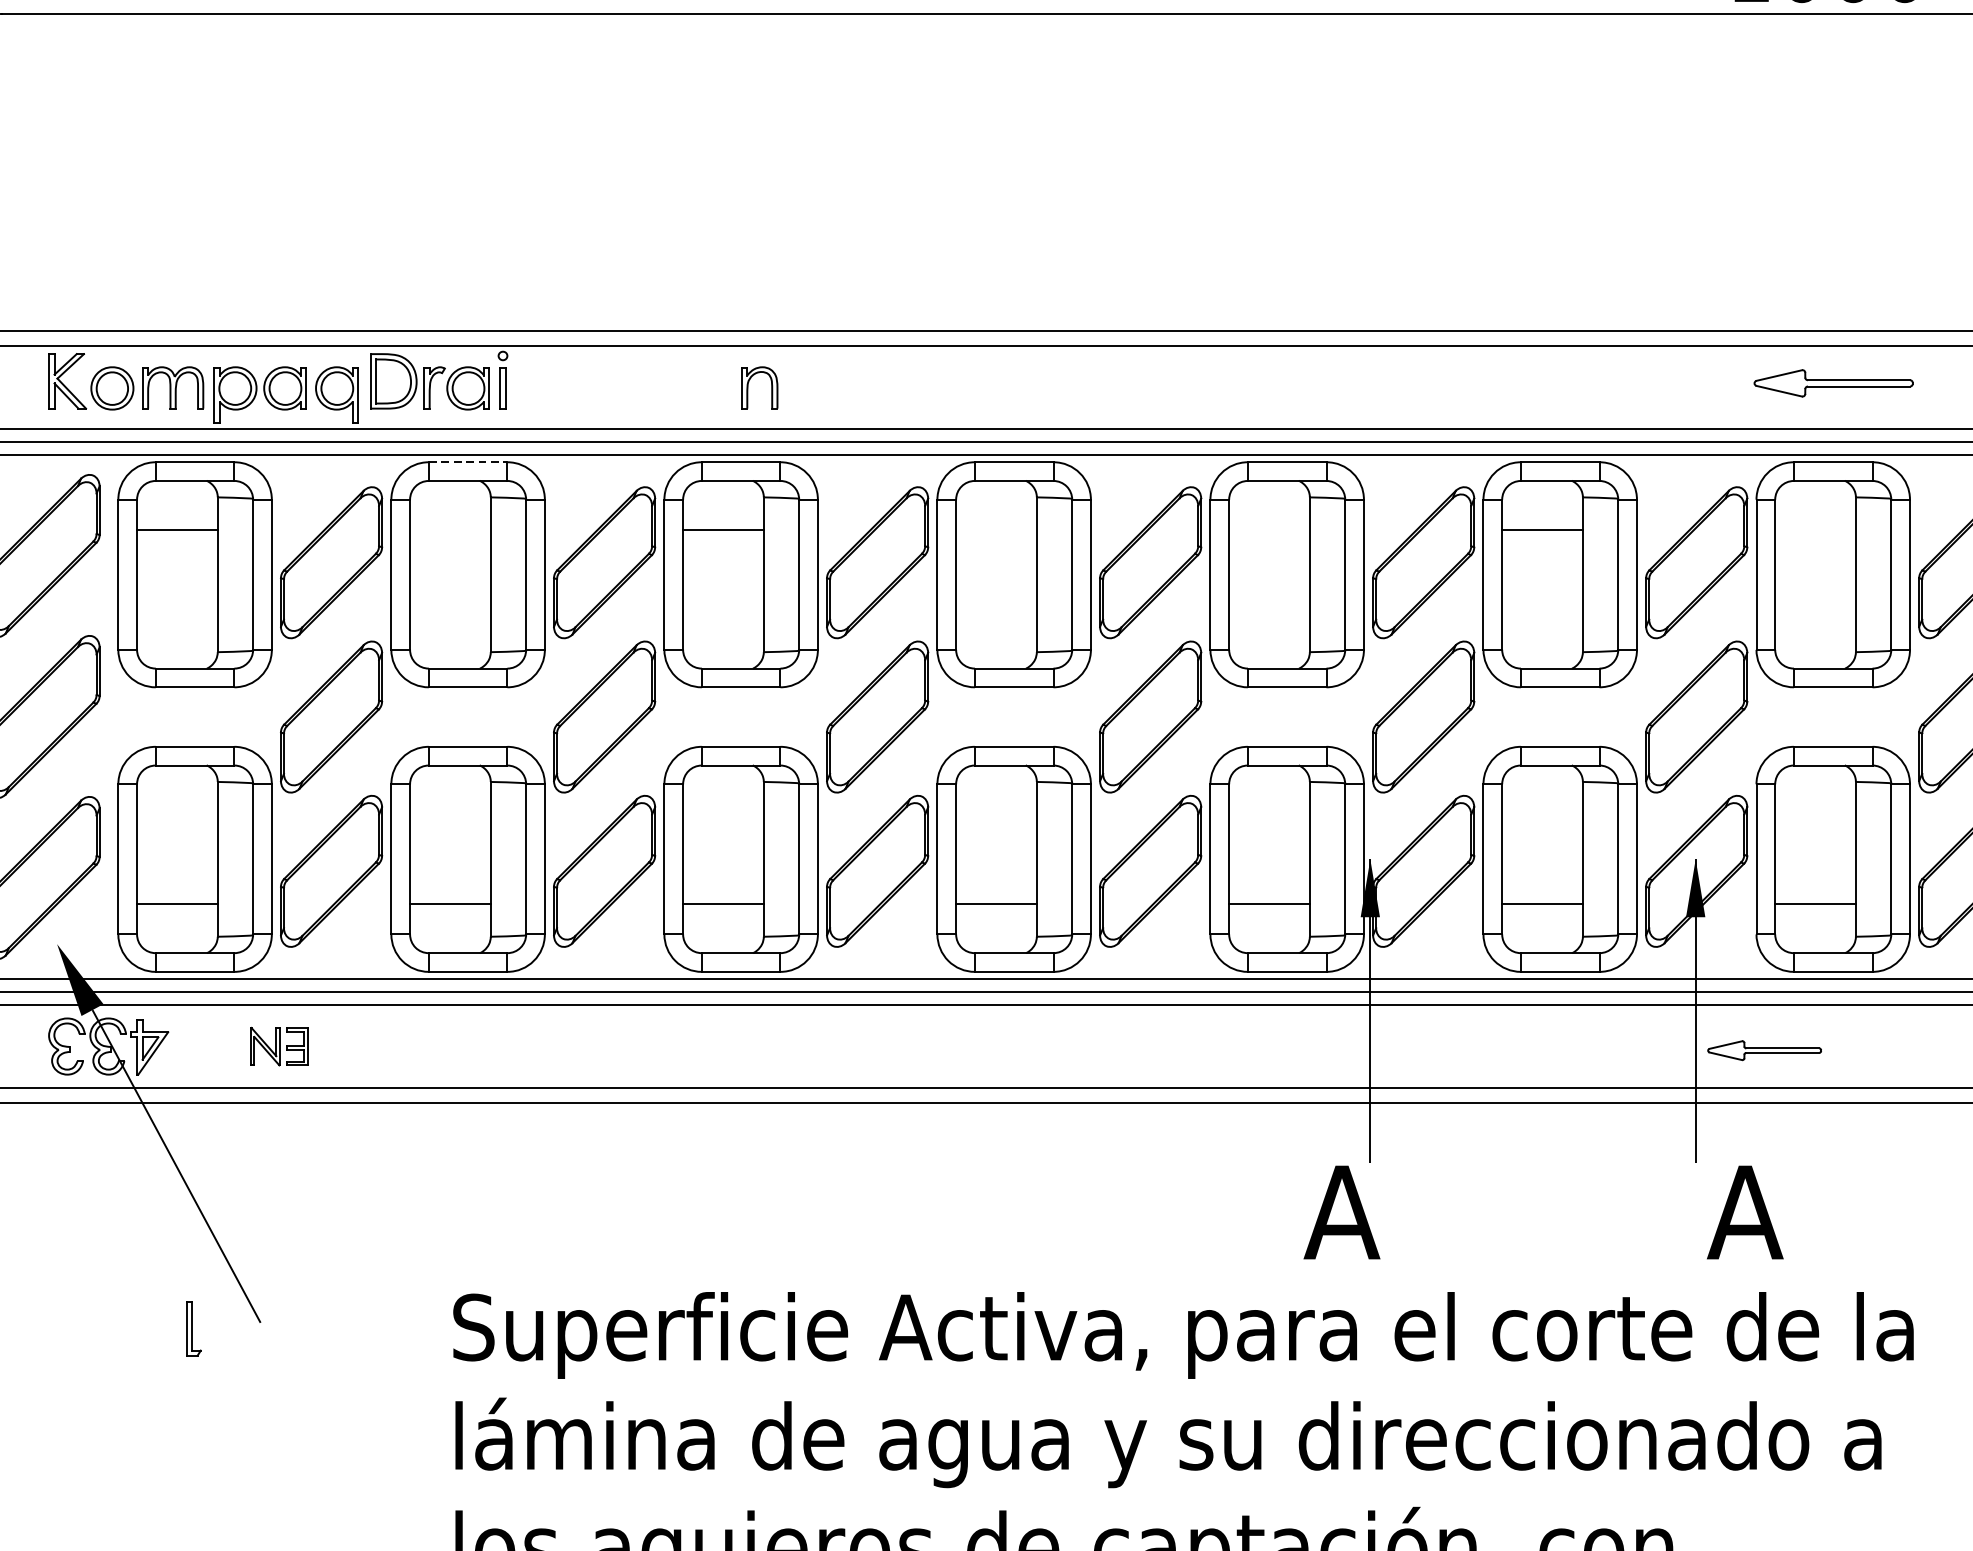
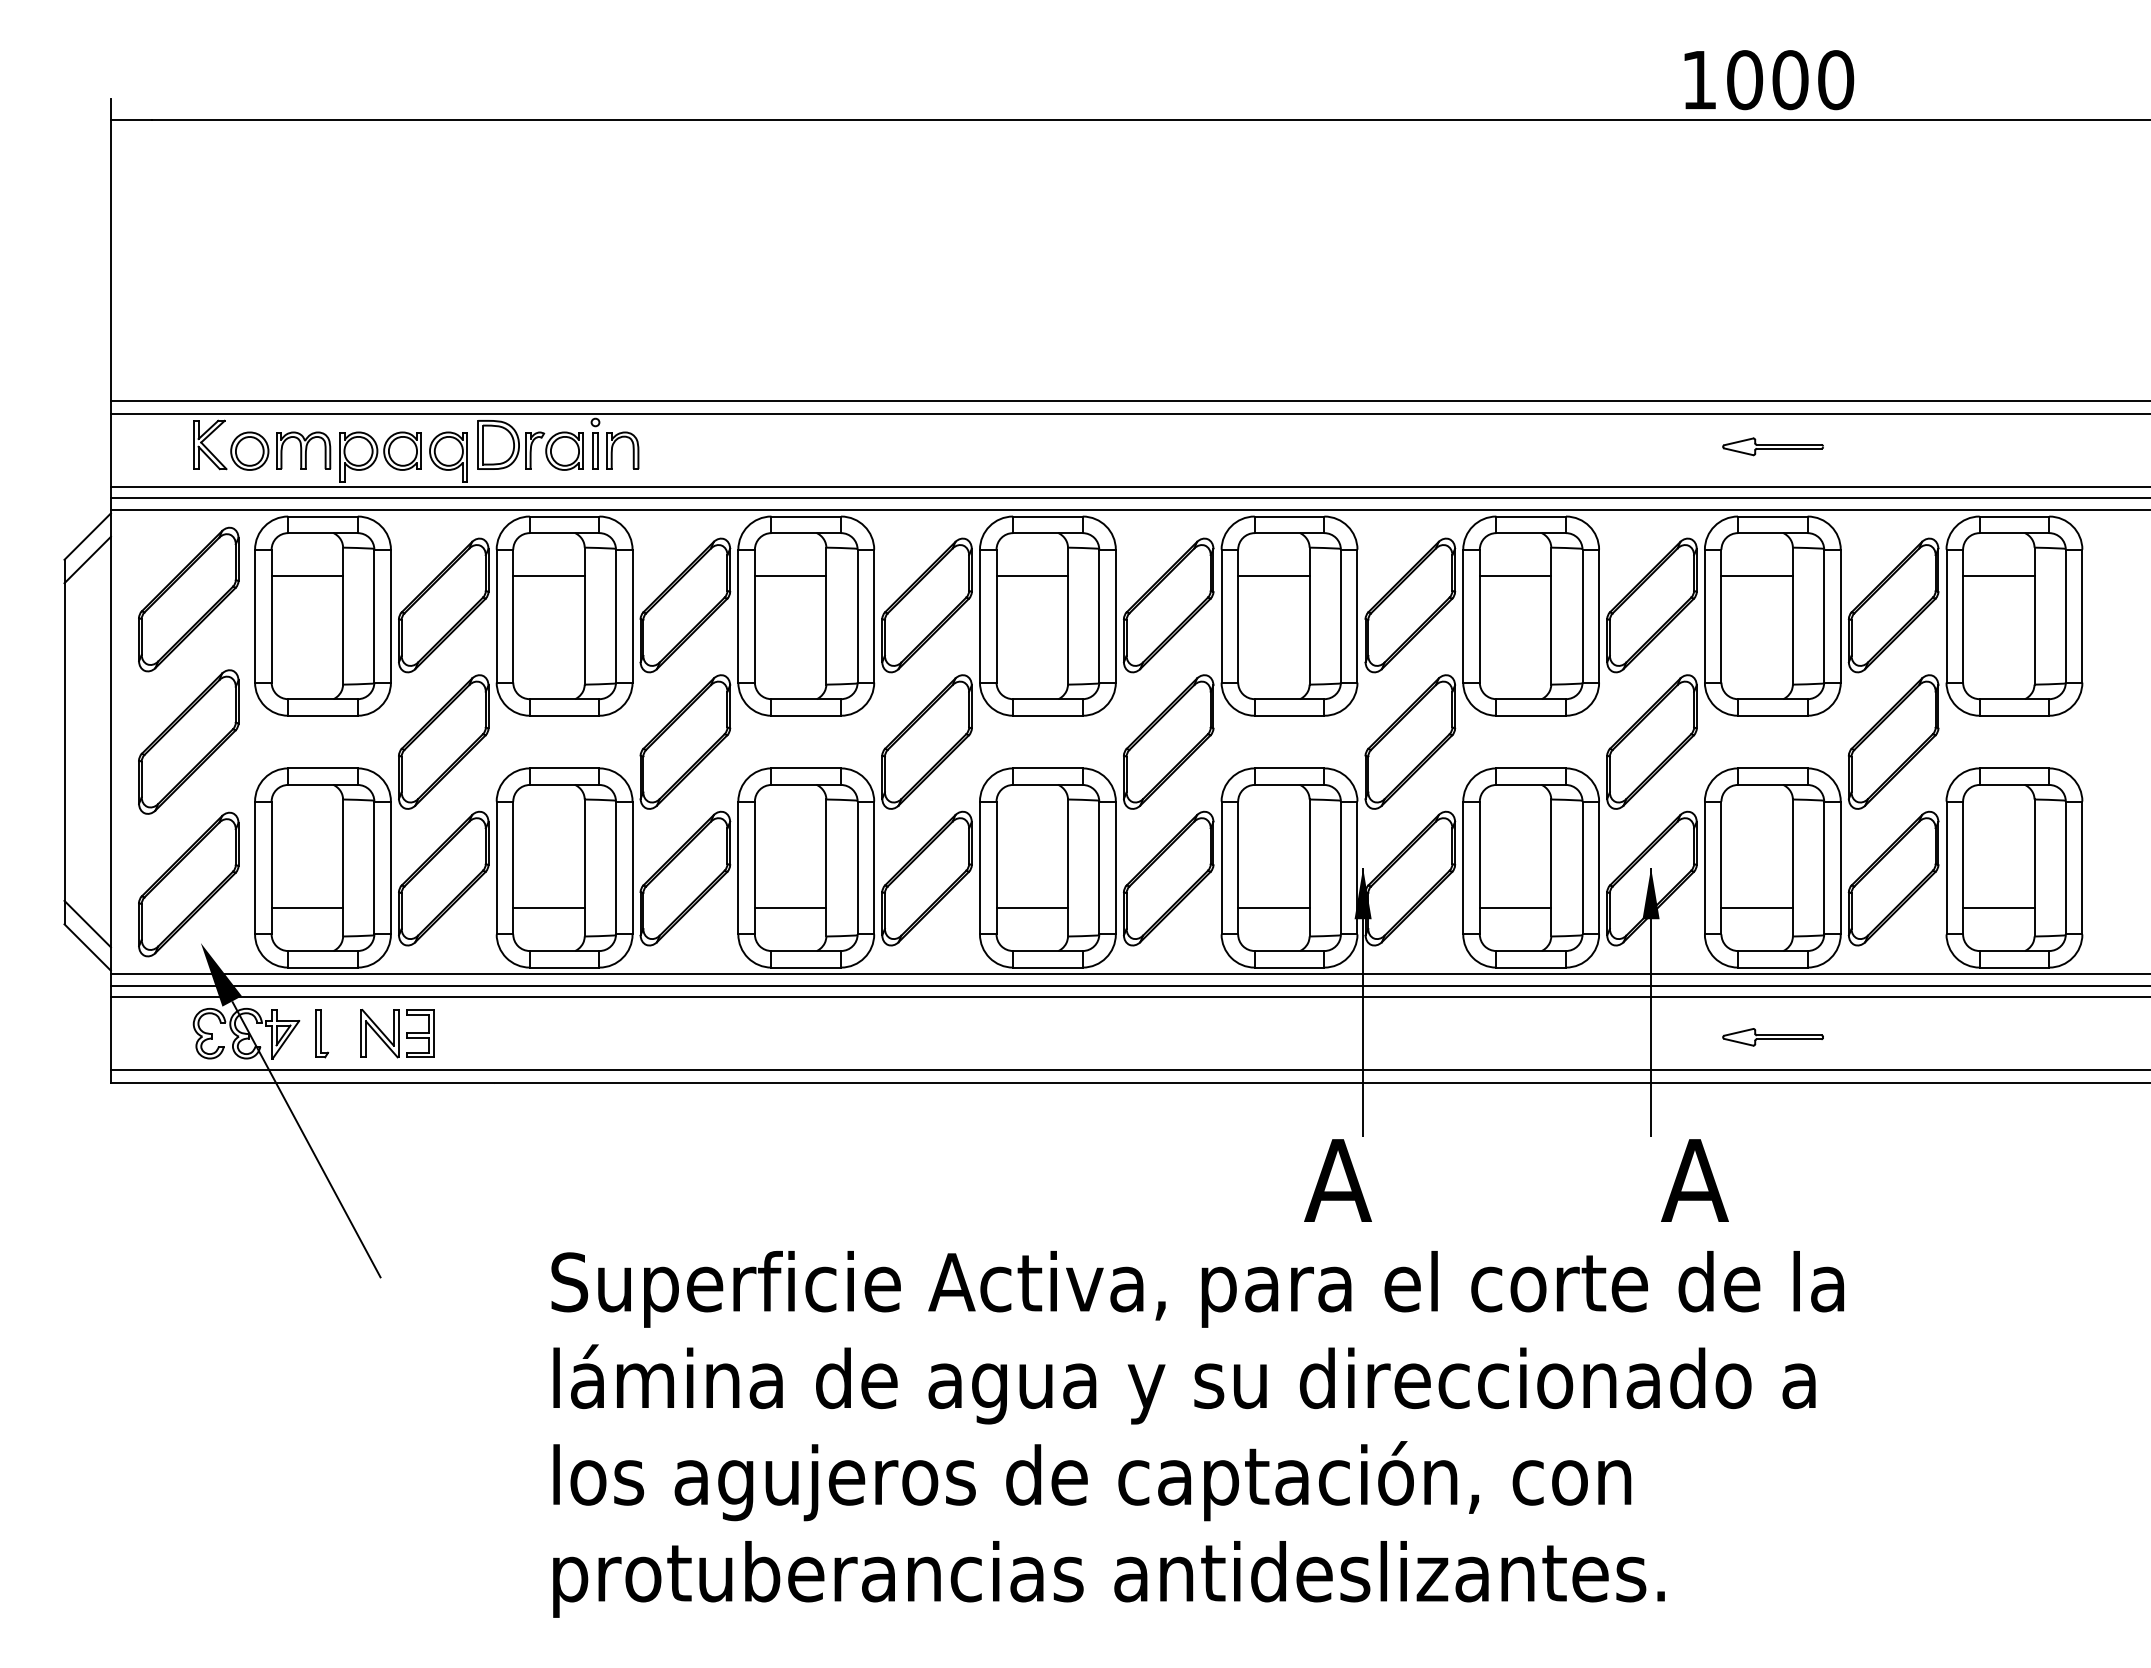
part: (749, 383) -> (613, 446), moved
part: (1832, 383) -> (1772, 446), size x0.71
line: (467, 462) -> (564, 516), dashed -> solid
line: (449, 529) -> (548, 576), added
line: (995, 529) -> (1031, 576), added
line: (1269, 529) -> (1273, 576), added
line: (1814, 529) -> (1756, 576), added
part: (279, 1046) -> (397, 1033), size x1.43
part: (1763, 1050) -> (1772, 1037), moved
part: (194, 1328) -> (322, 1033), moved

